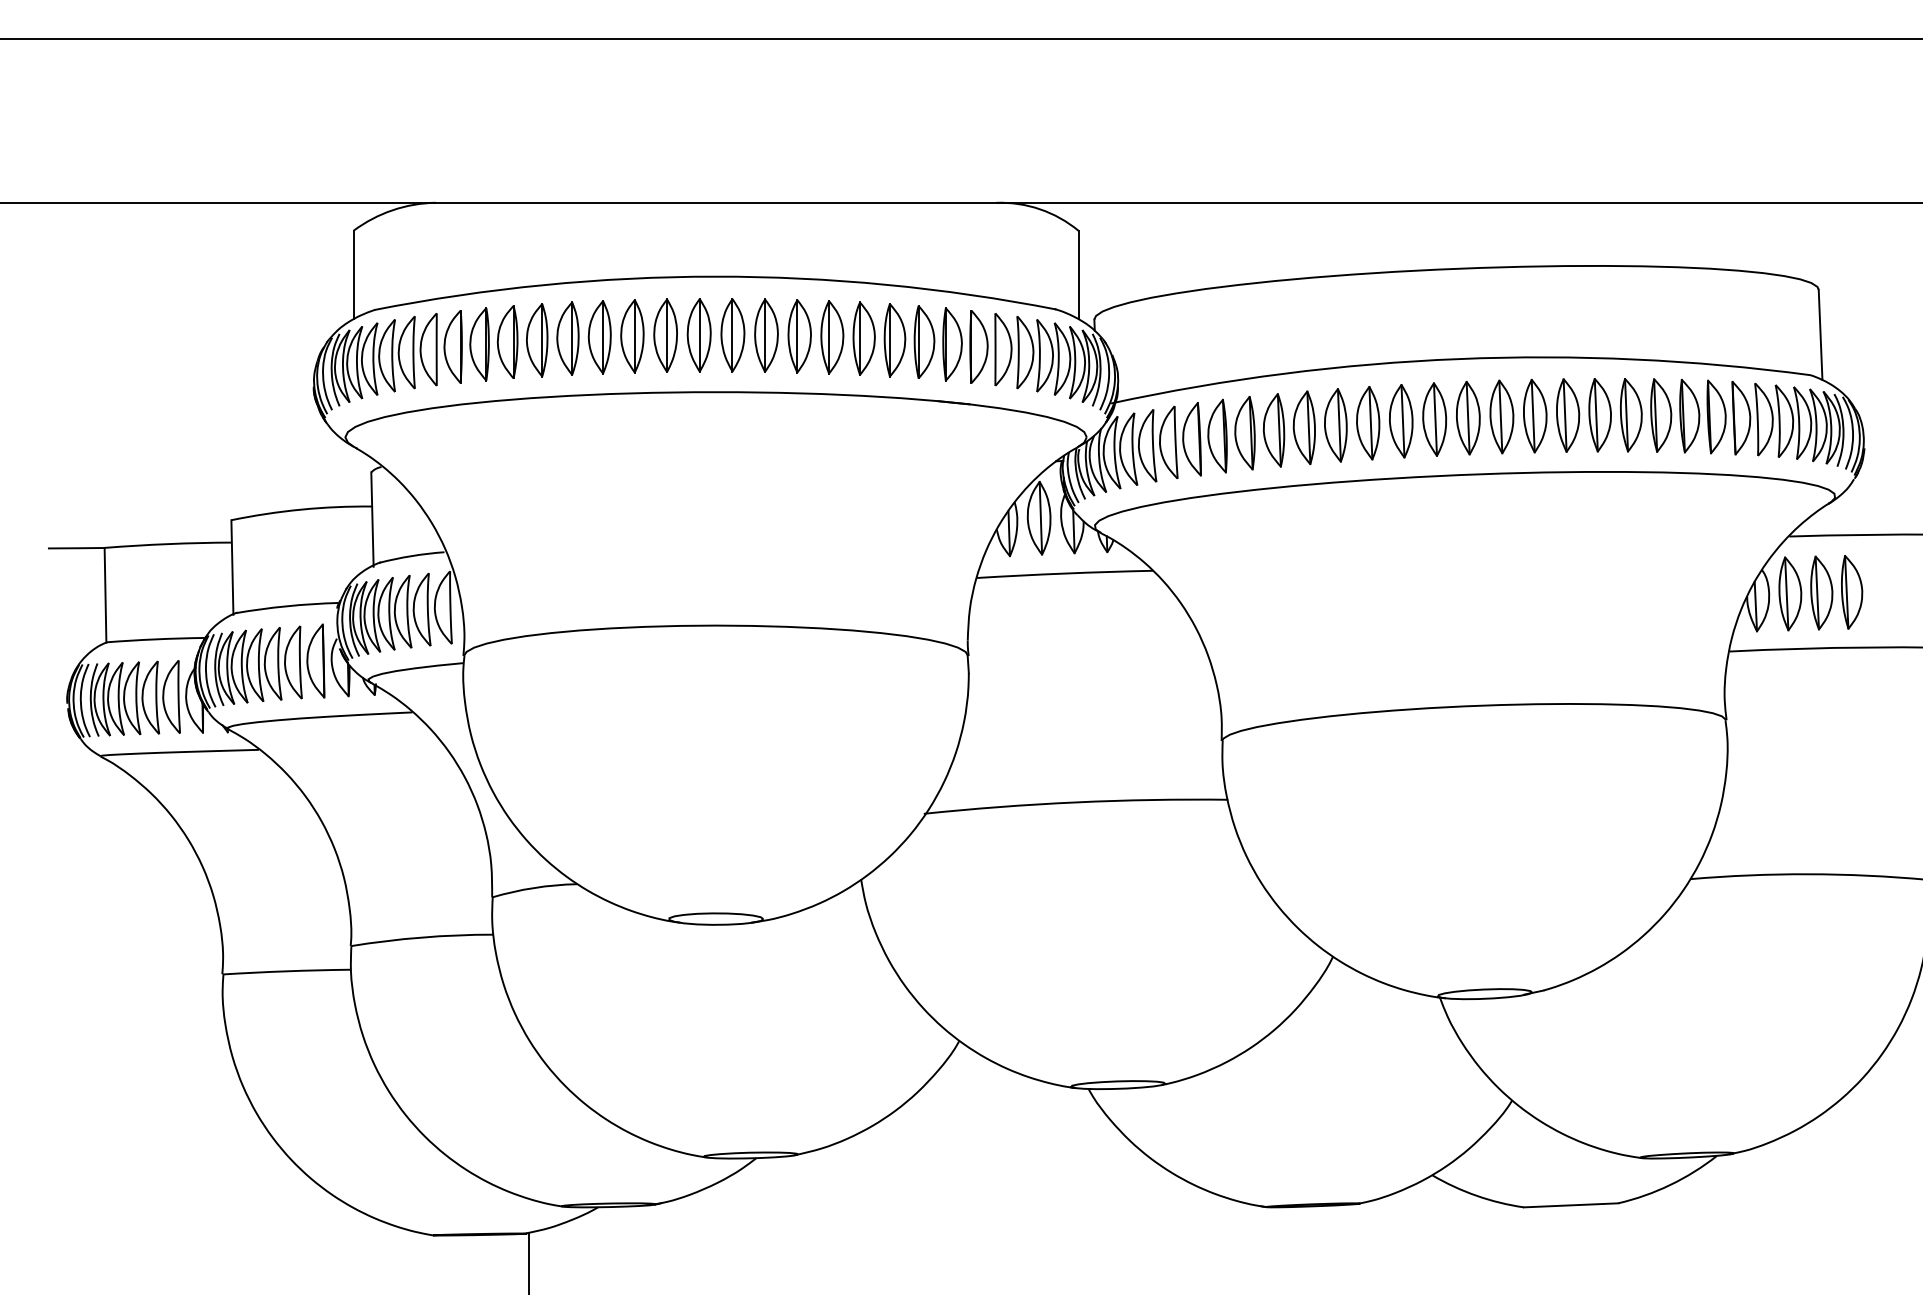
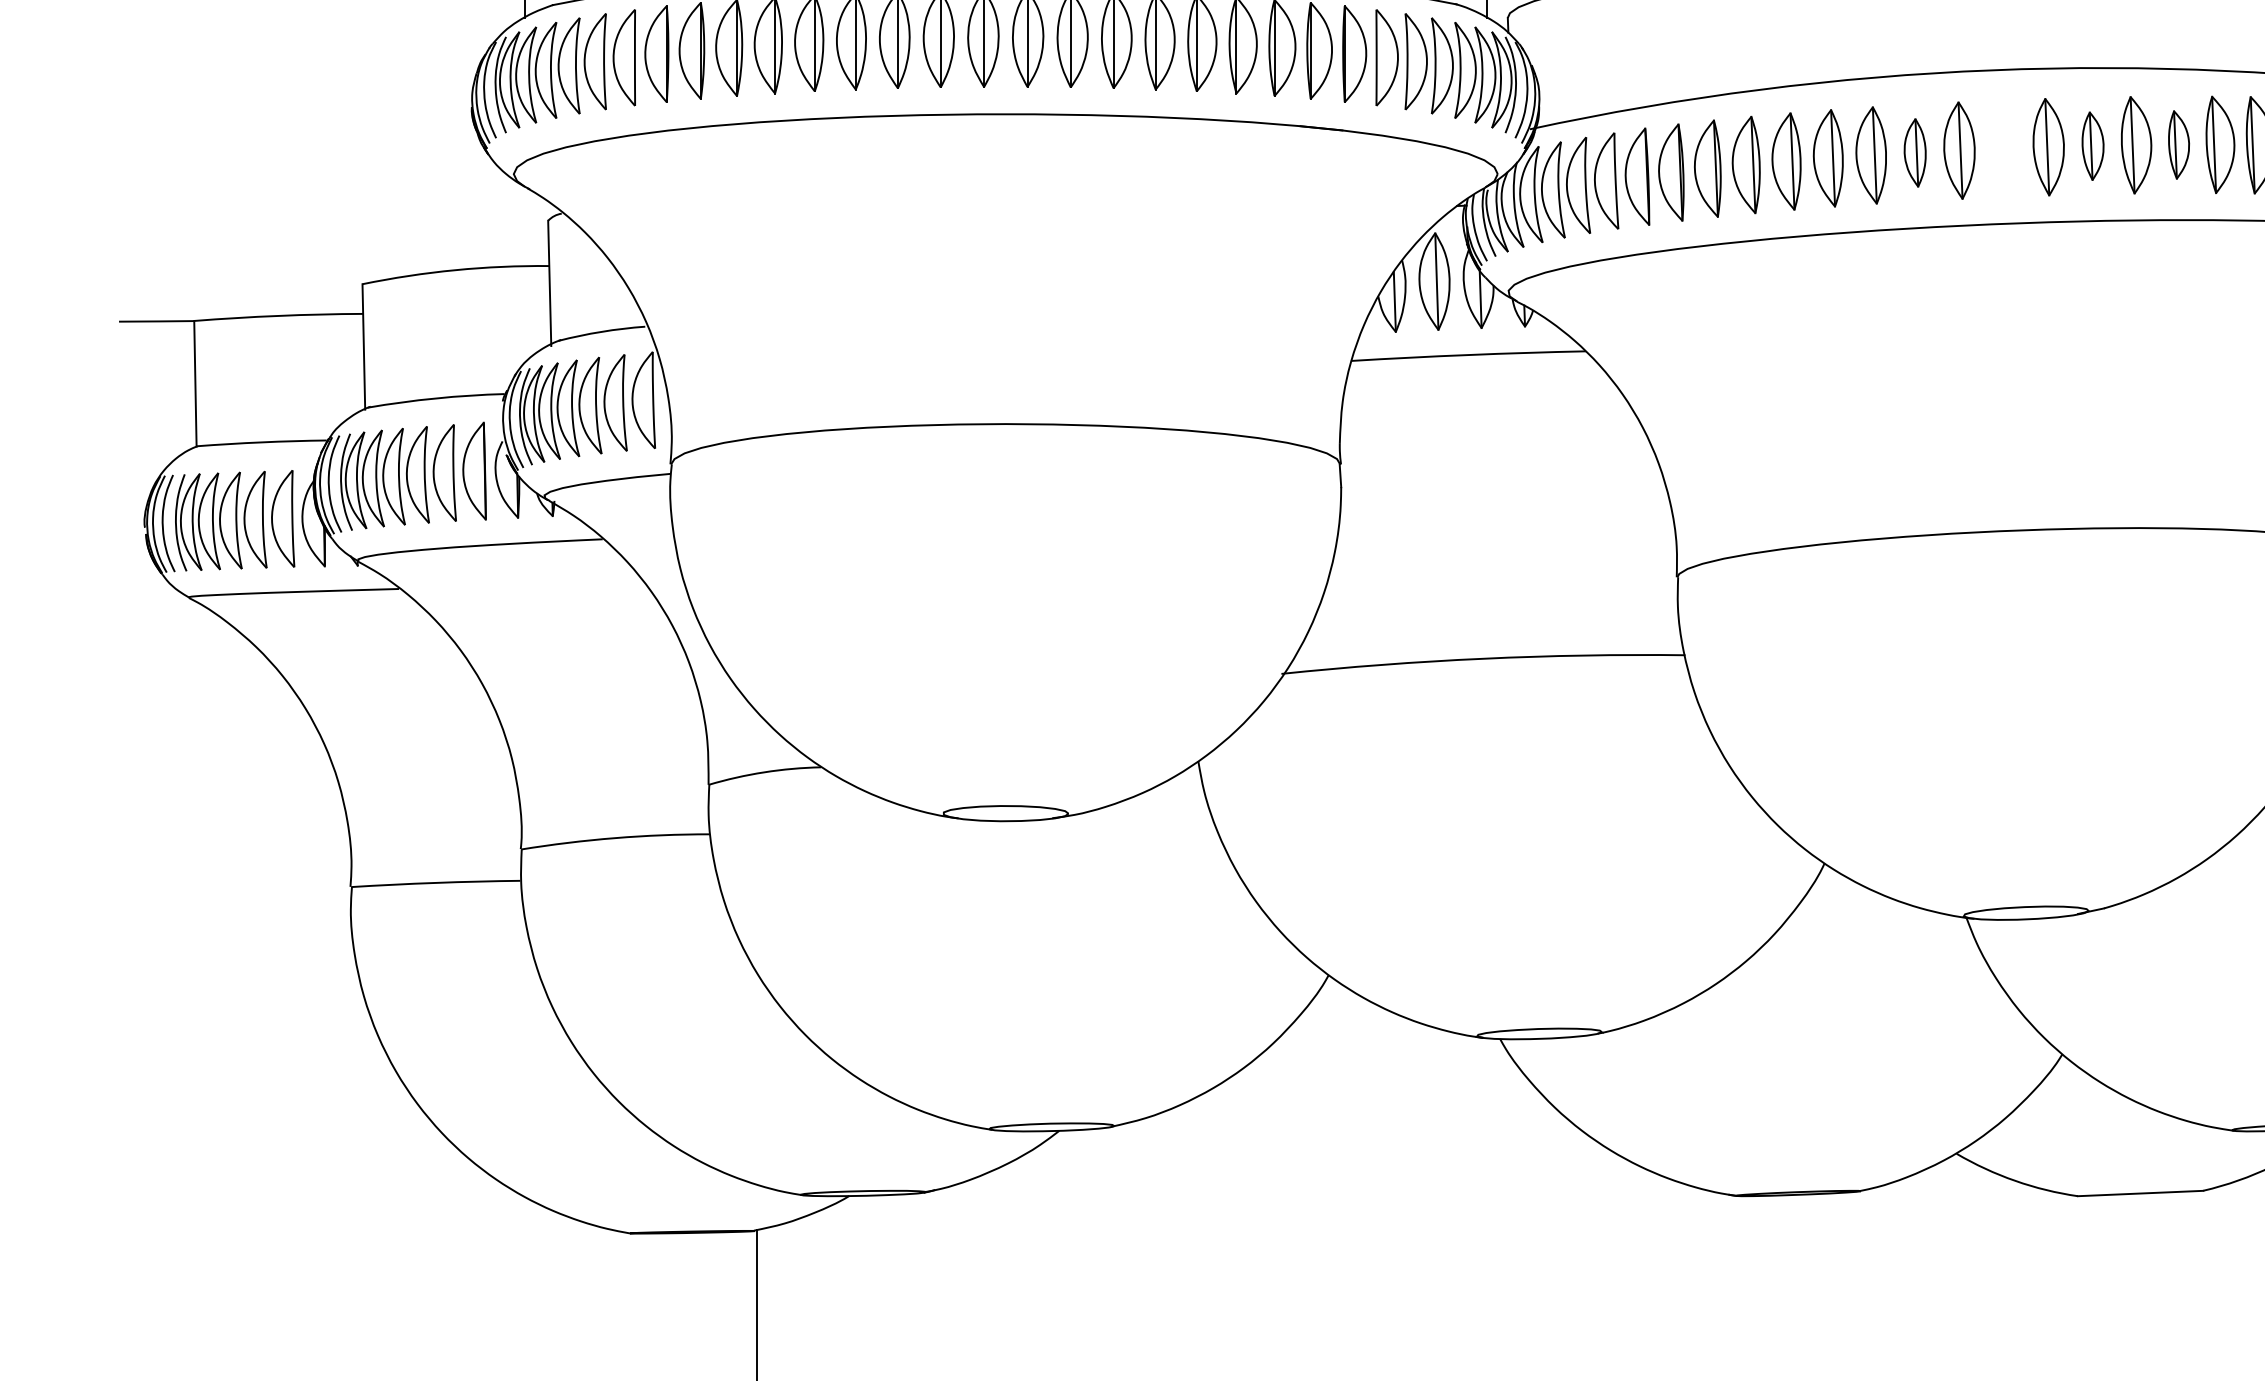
part: (1599, 415) -> (2178, 145), size x0.7
part: (1535, 416) -> (2093, 146), size x0.7
part: (1468, 418) -> (2004, 149), removed
part: (1401, 421) -> (1915, 153), size x0.7

